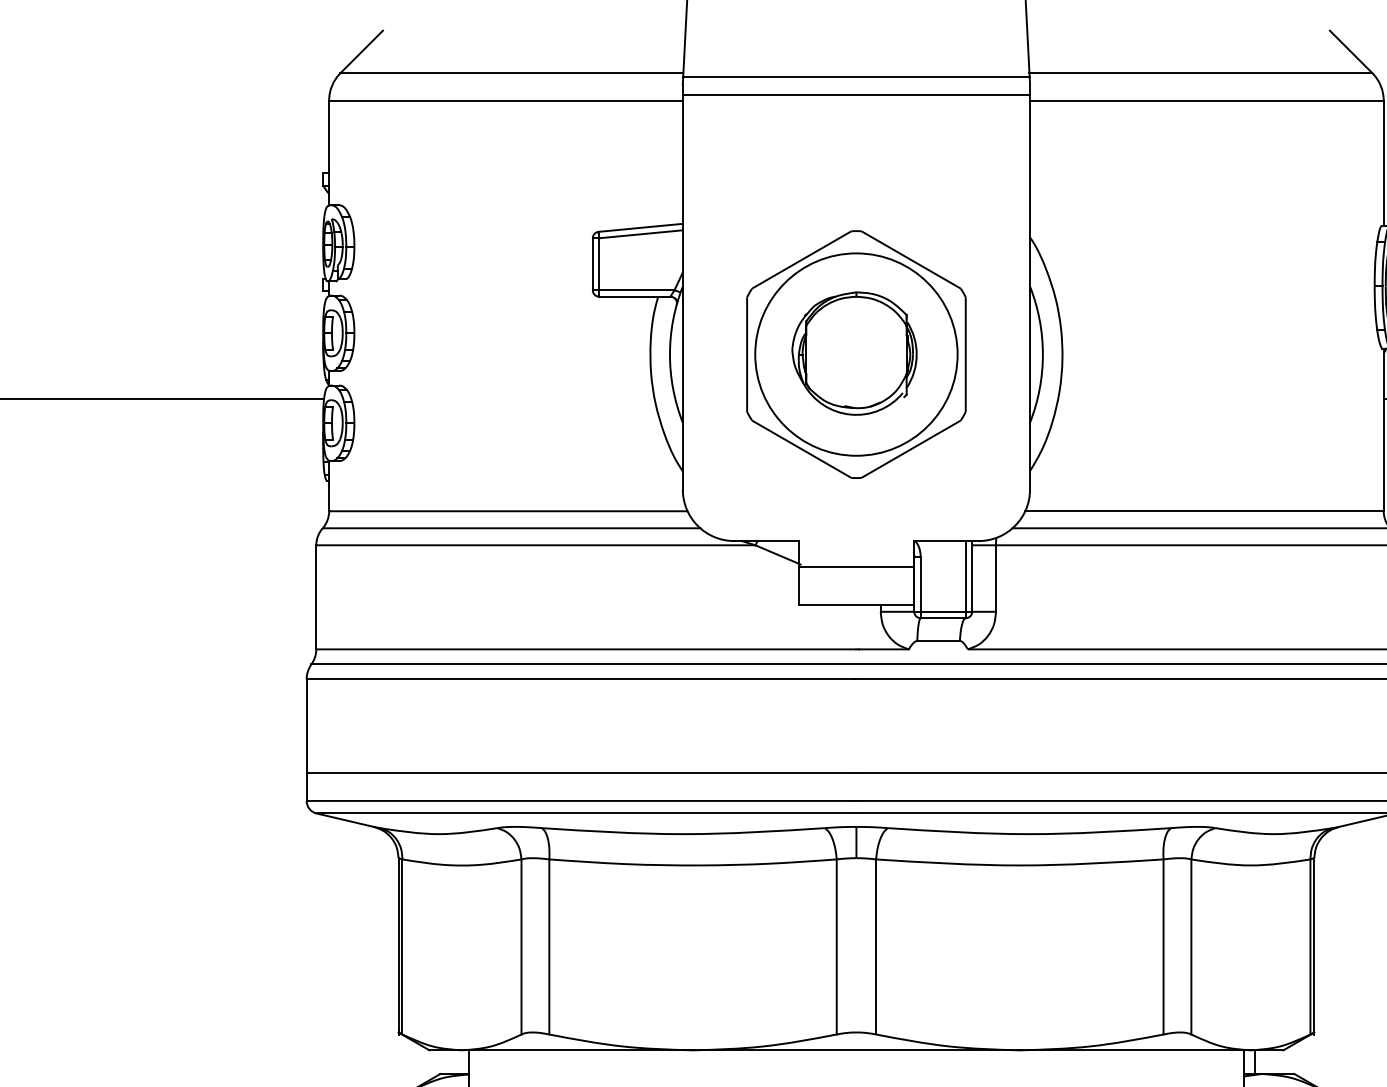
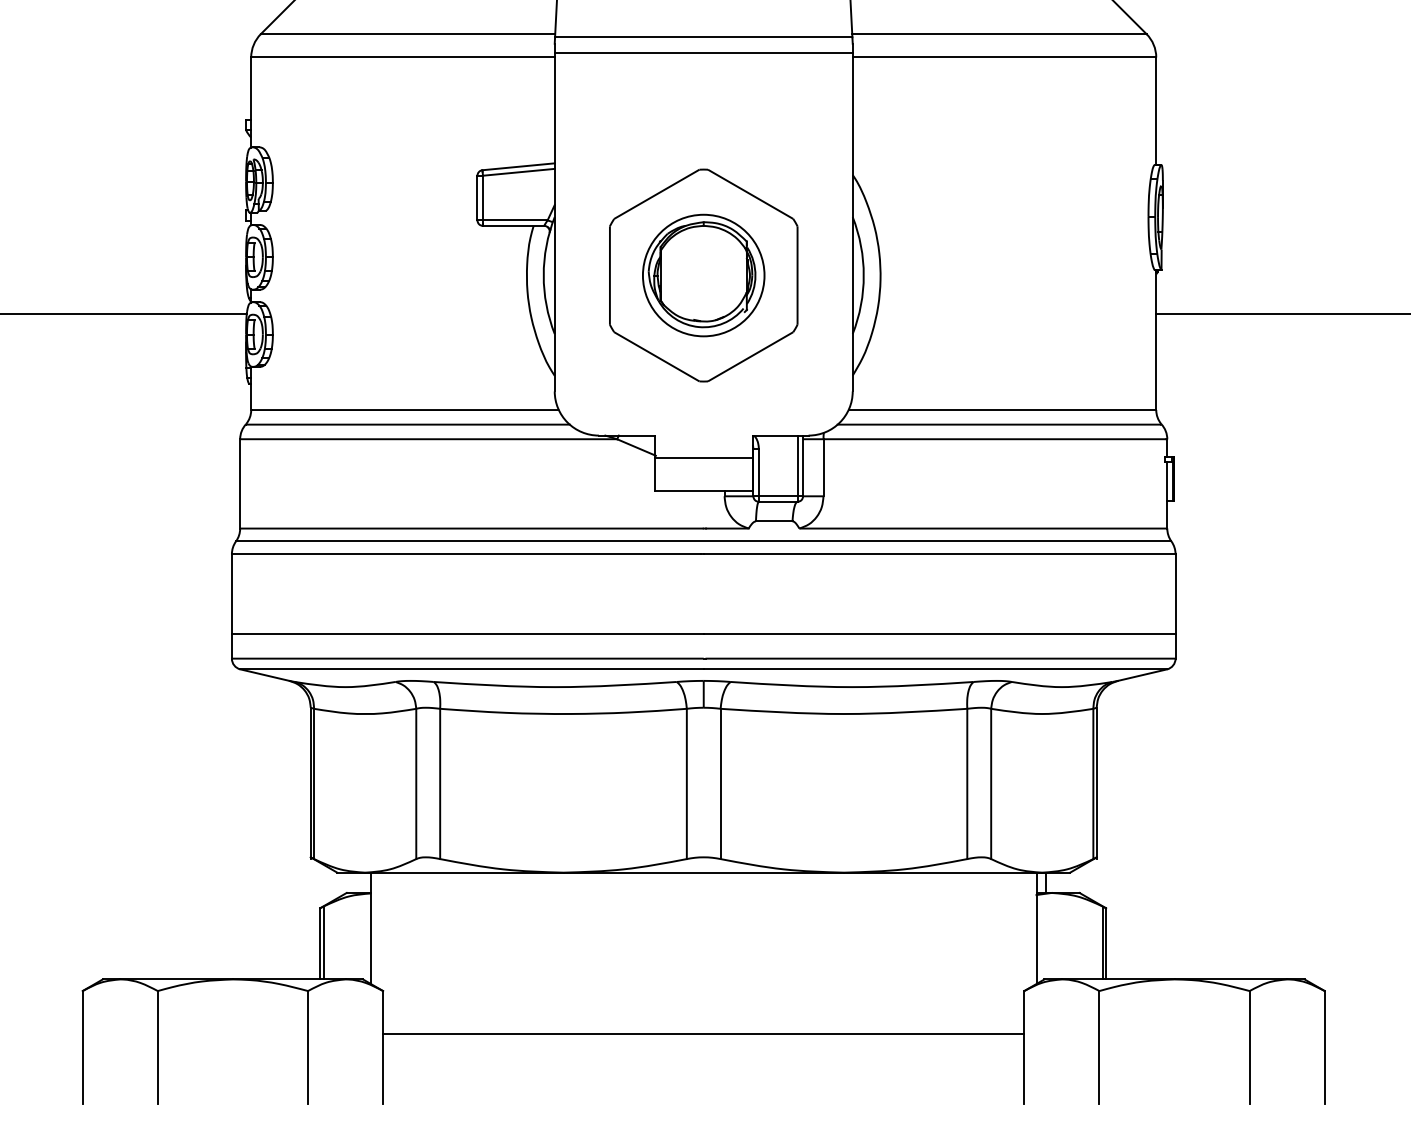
circle: (856, 354) -> (703, 275), size x0.7

